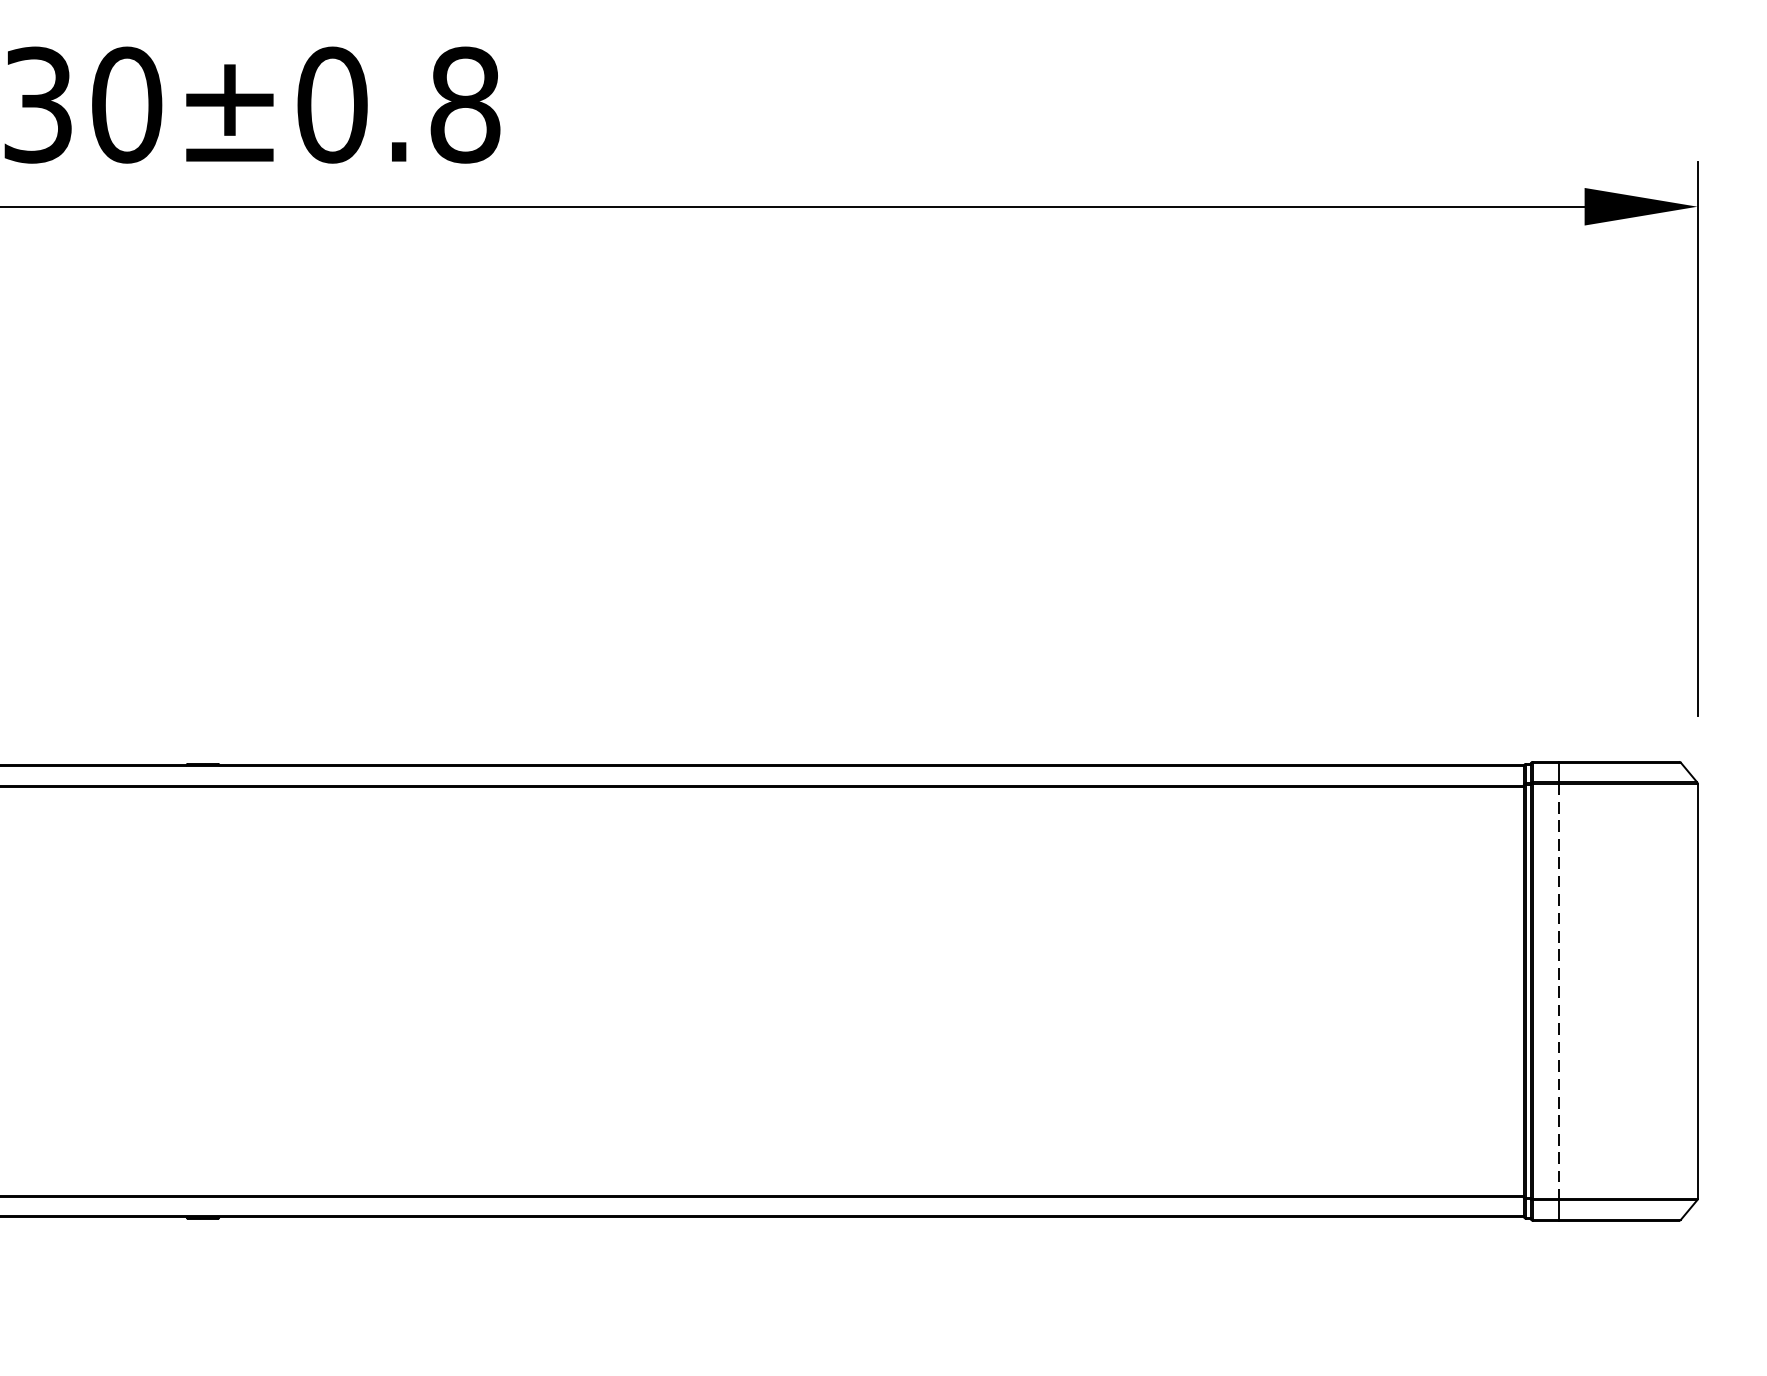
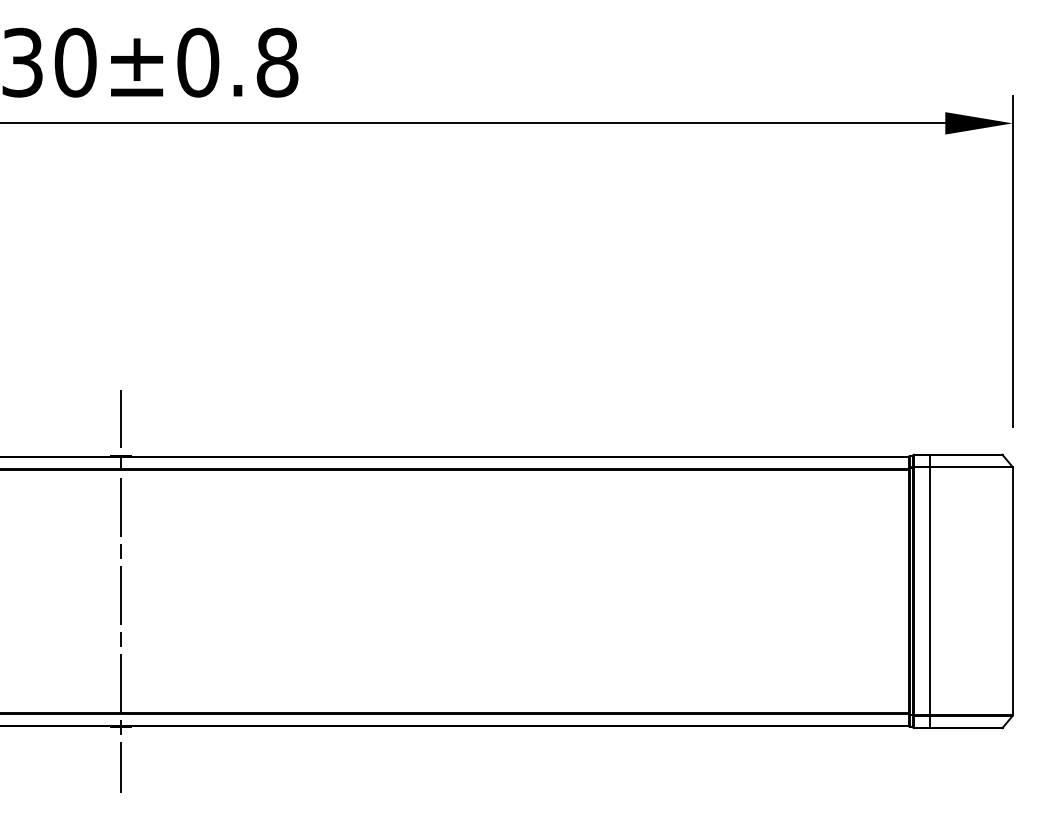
line: (202, 991) -> (120, 591), added
line: (1558, 991) -> (929, 591), dashed -> solid

